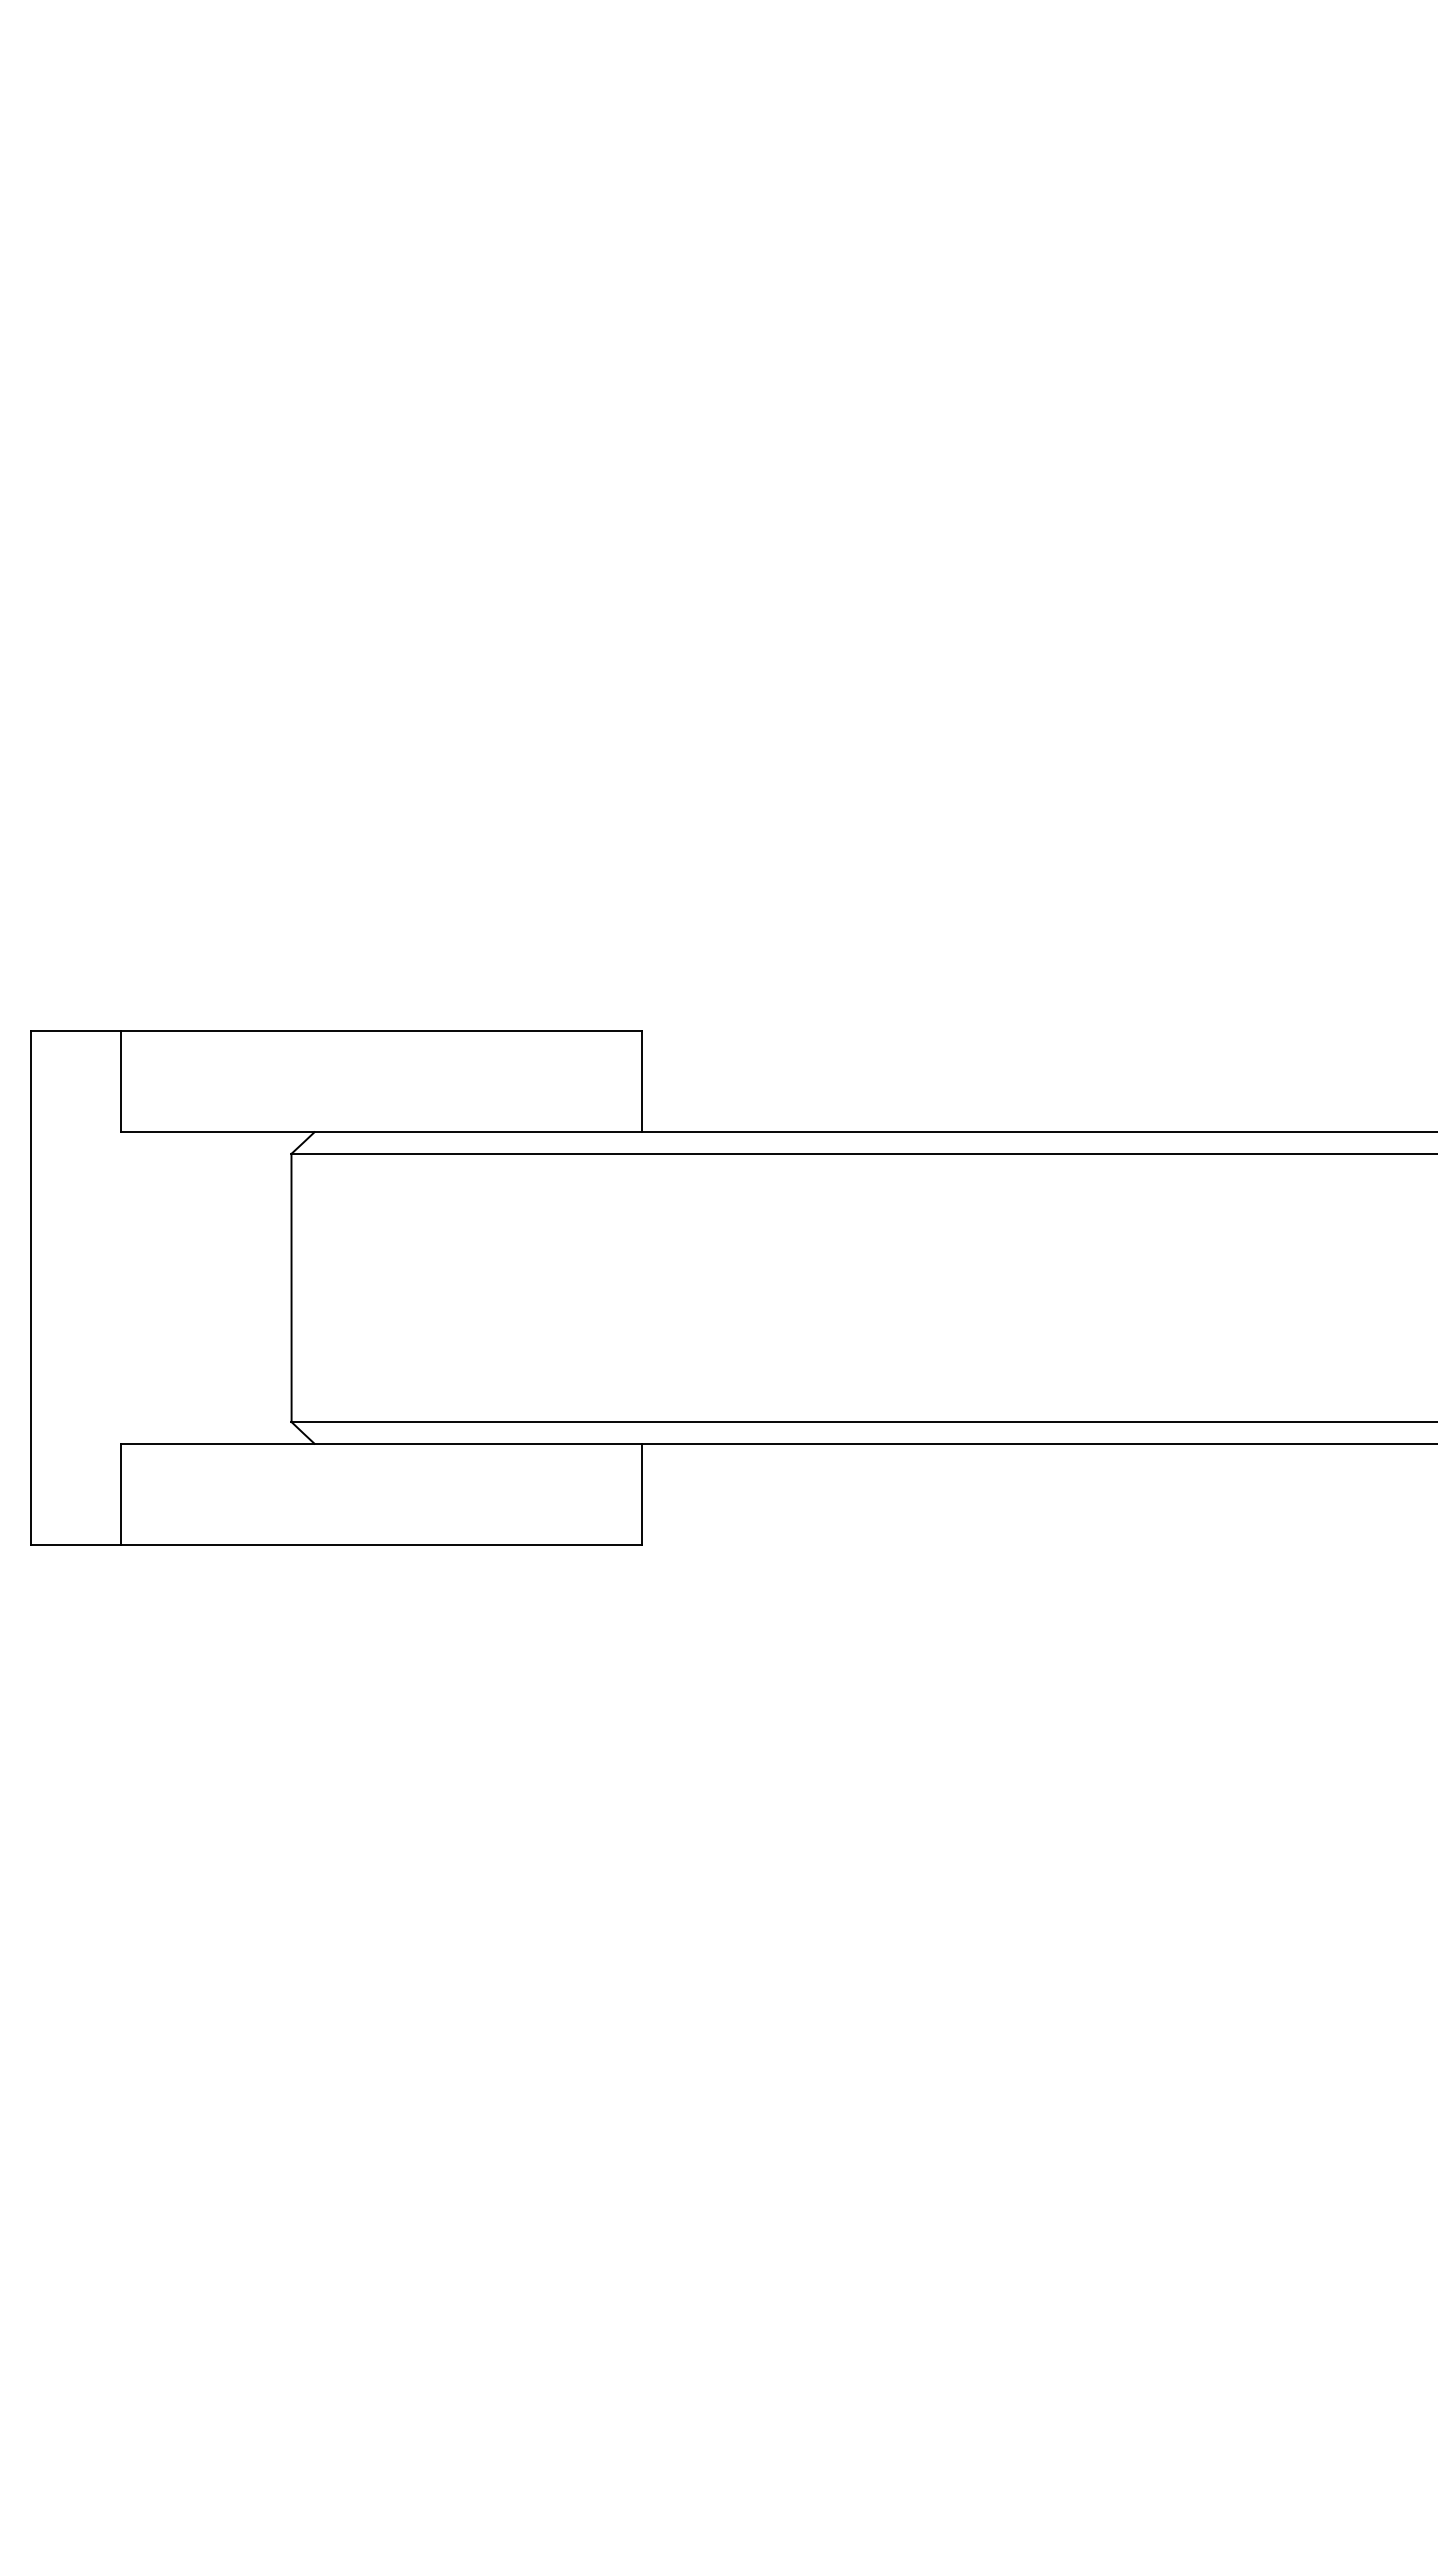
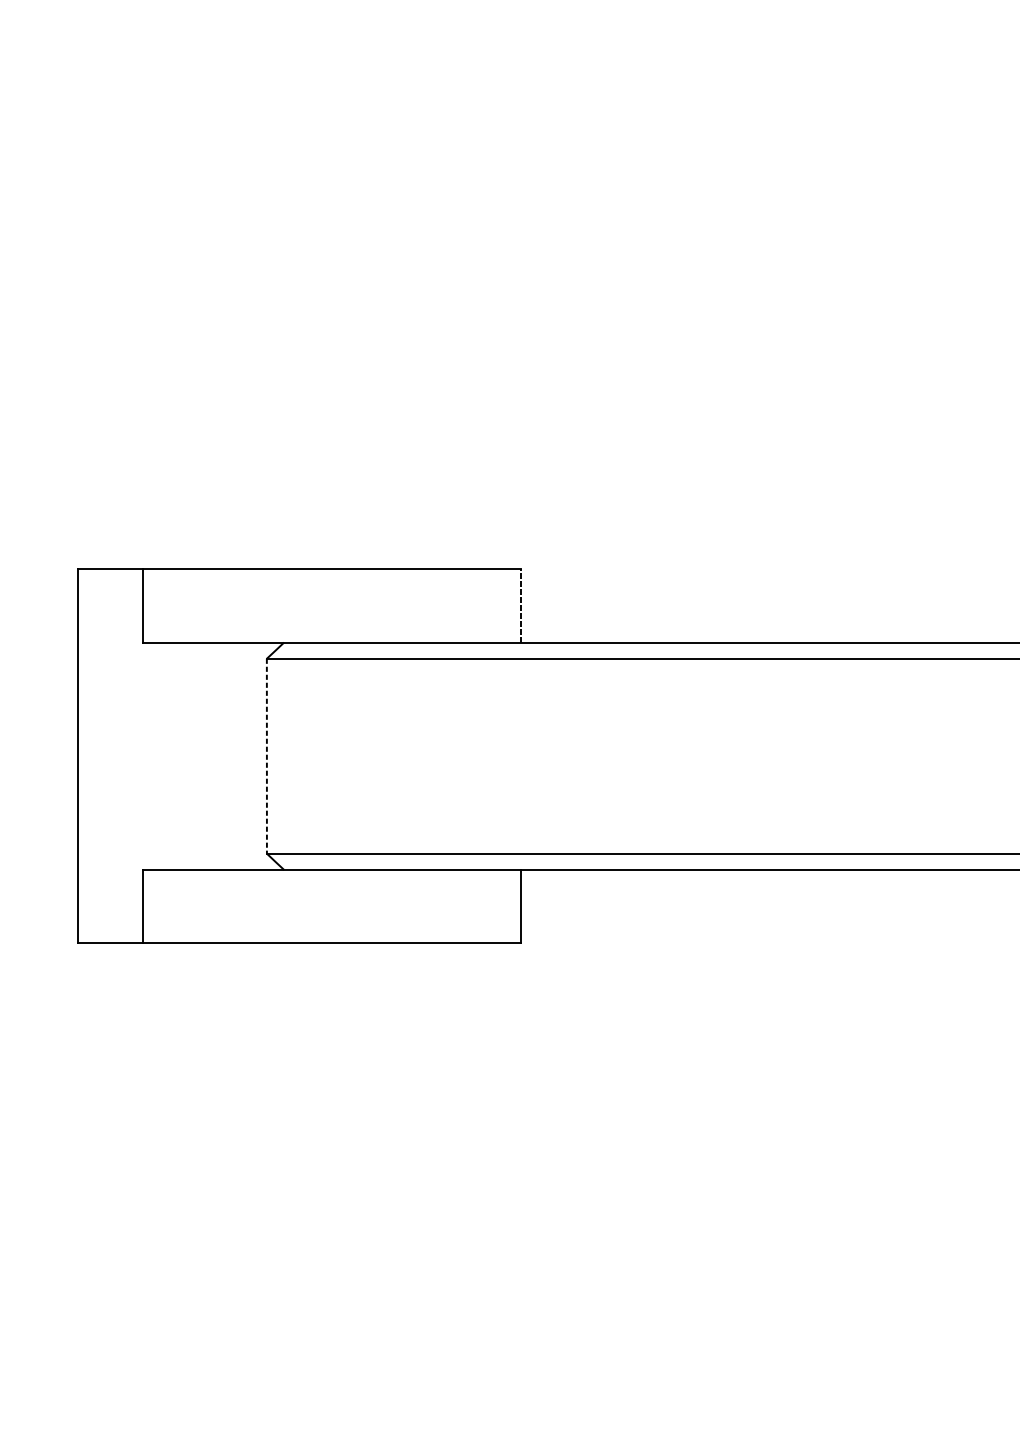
line: (641, 1080) -> (521, 605), solid -> dashed
line: (291, 1288) -> (266, 756), solid -> dashed

